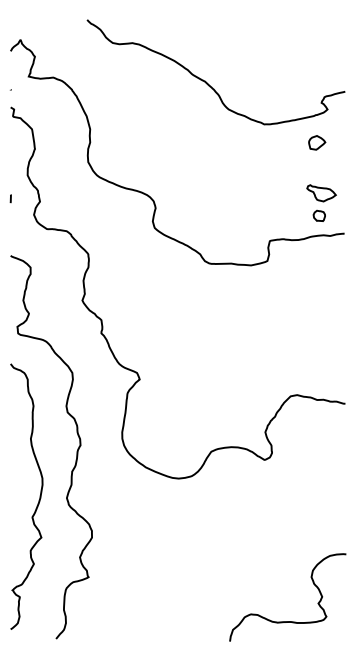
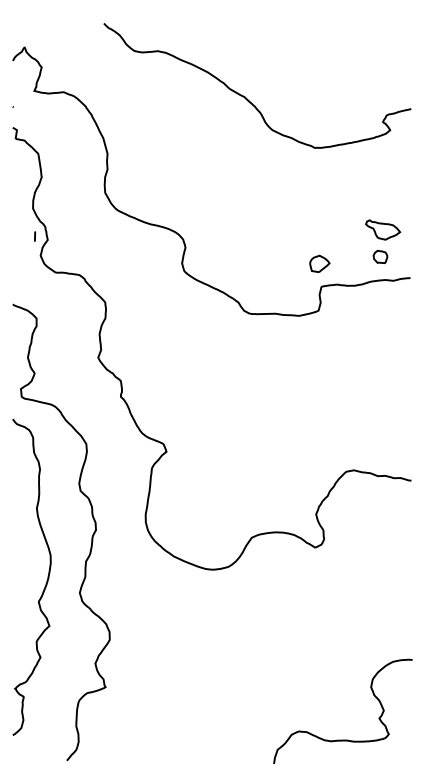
part: (316, 142) -> (319, 263), moved
curve: (11, 198) -> (35, 236), moved
curve: (38, 499) -> (46, 580), moved

